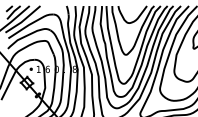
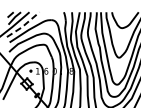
line: (23, 20) -> (23, 25), solid -> dashed

